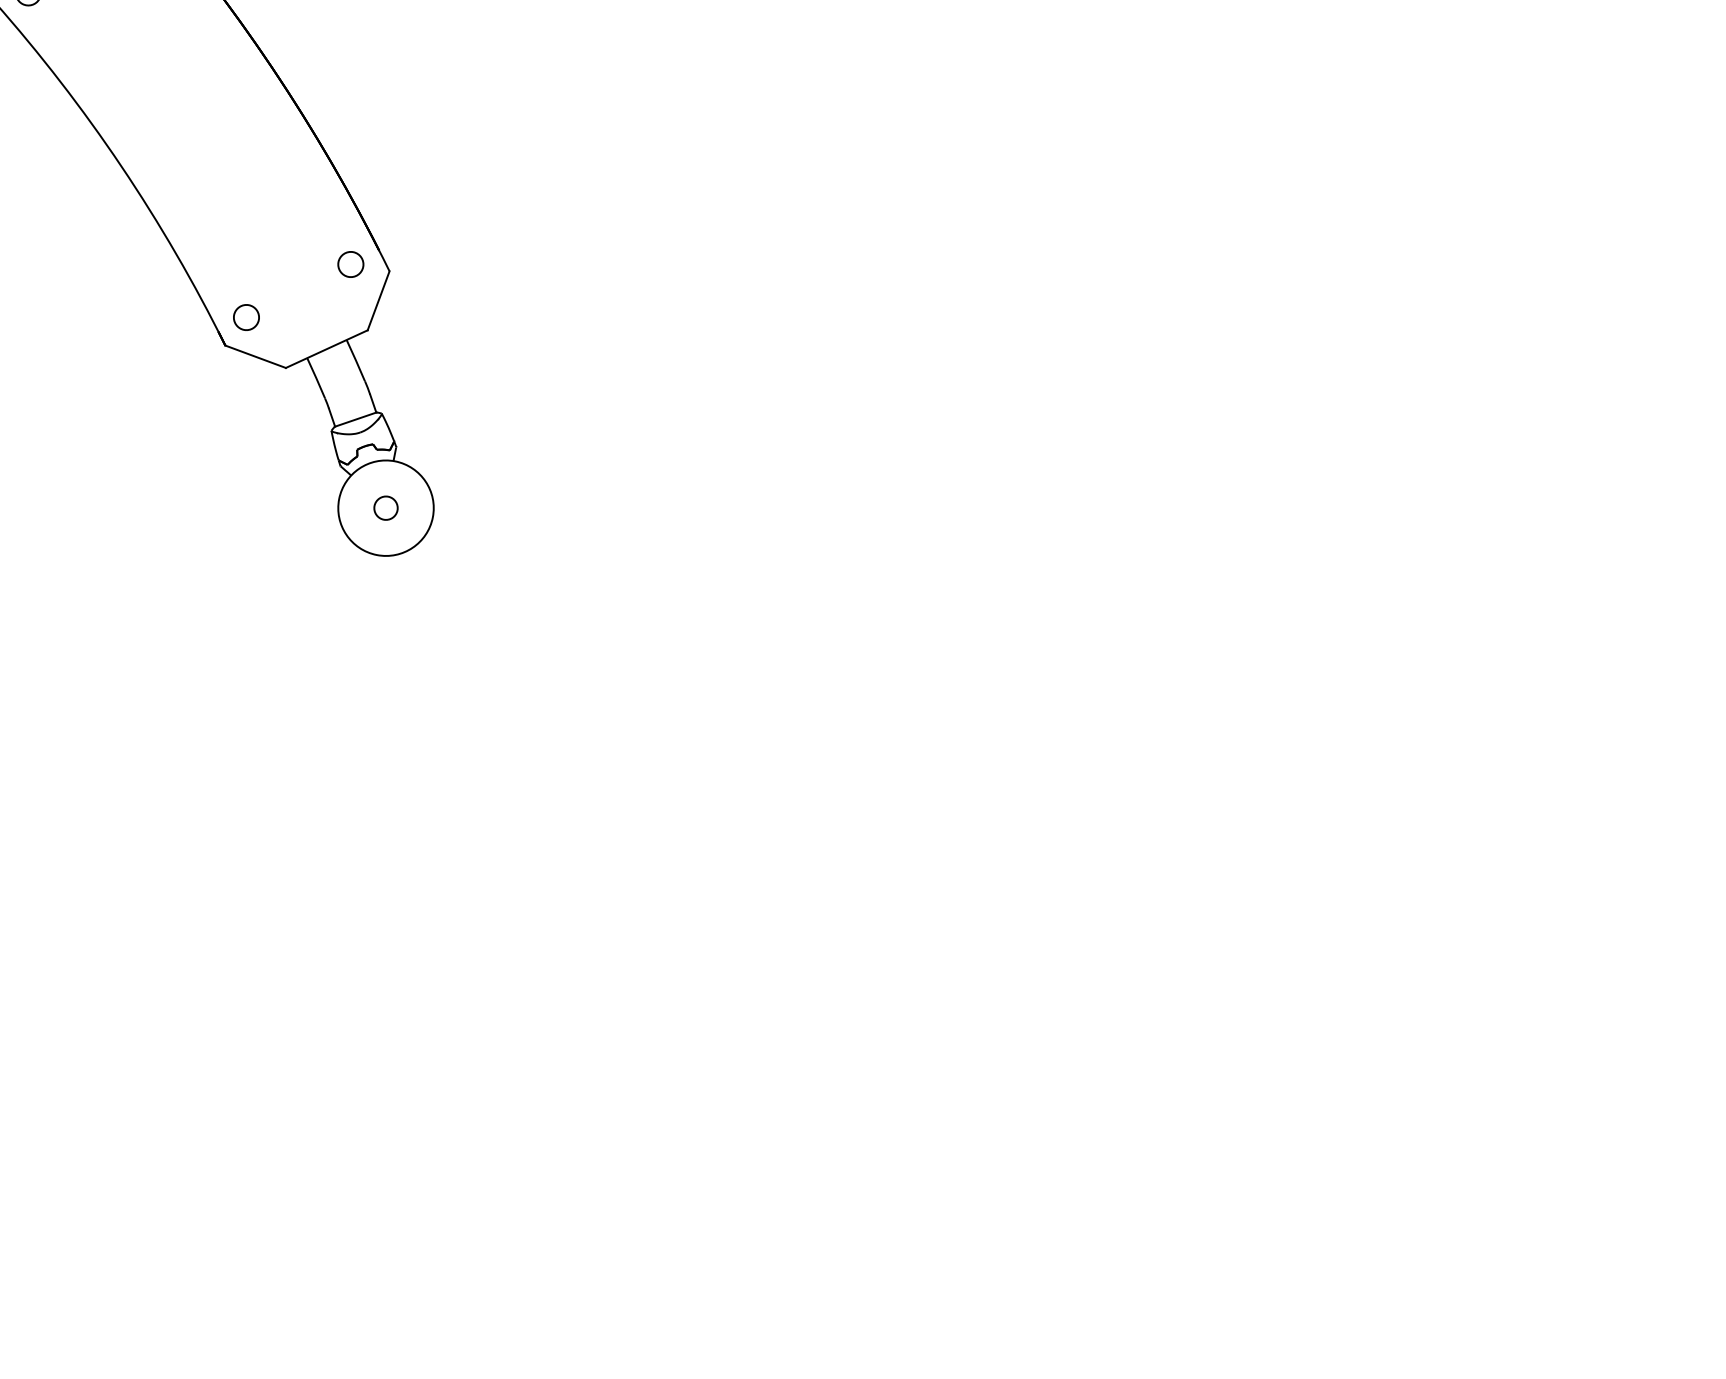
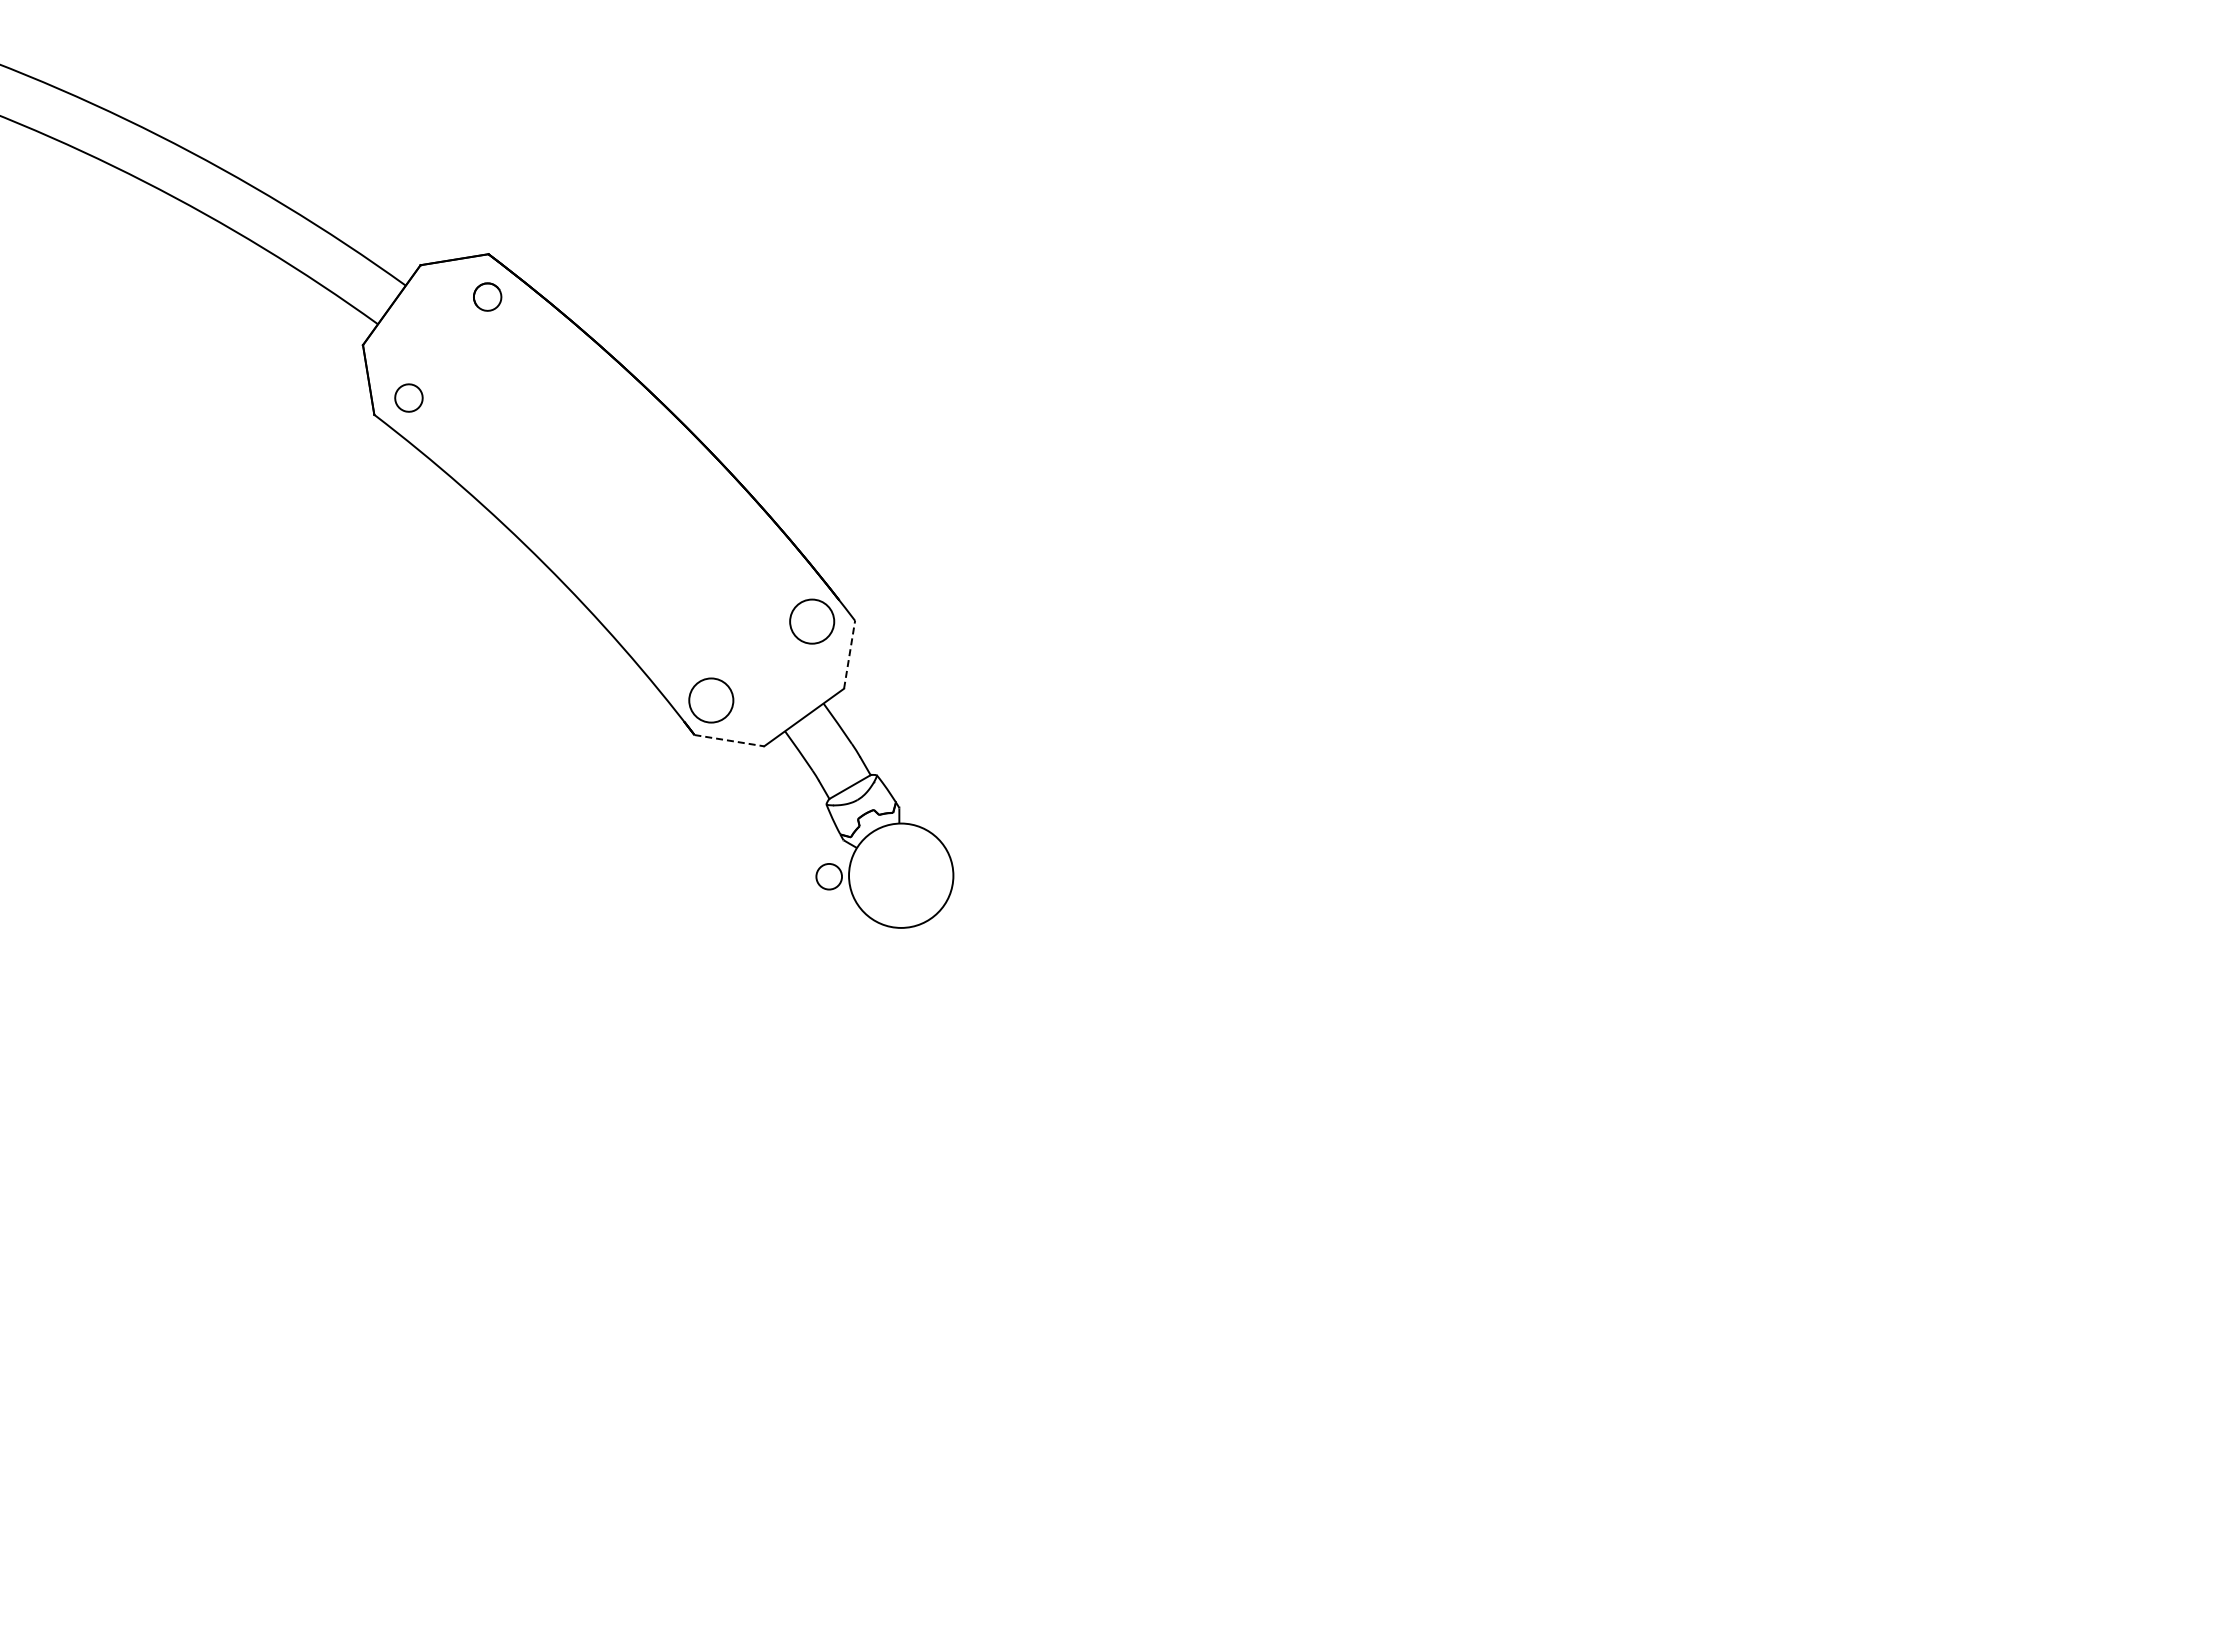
circle: (350, 264) -> (811, 621), size x1.6
line: (378, 300) -> (849, 654), solid -> dashed
circle: (246, 317) -> (711, 700), size x1.6
line: (255, 356) -> (729, 740), solid -> dashed
circle: (385, 507) -> (828, 876), moved

